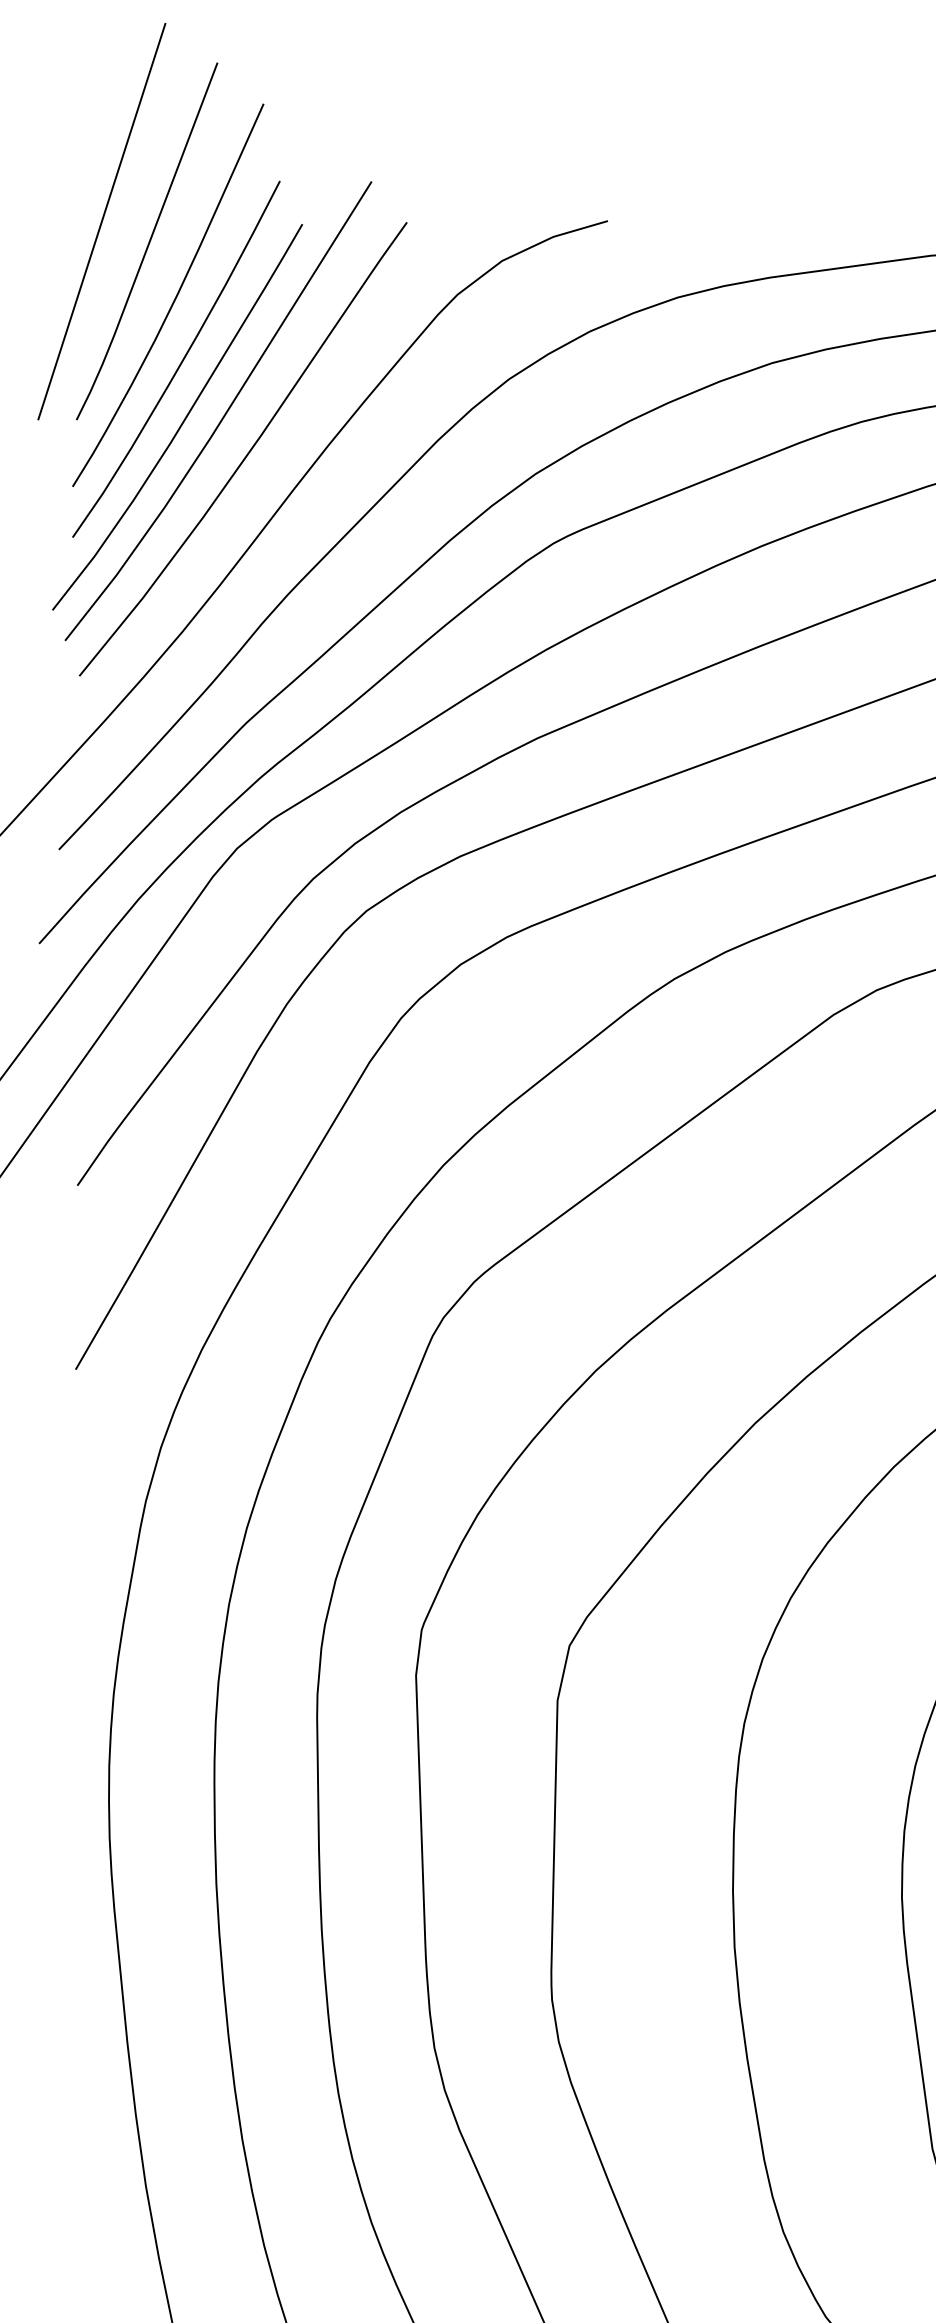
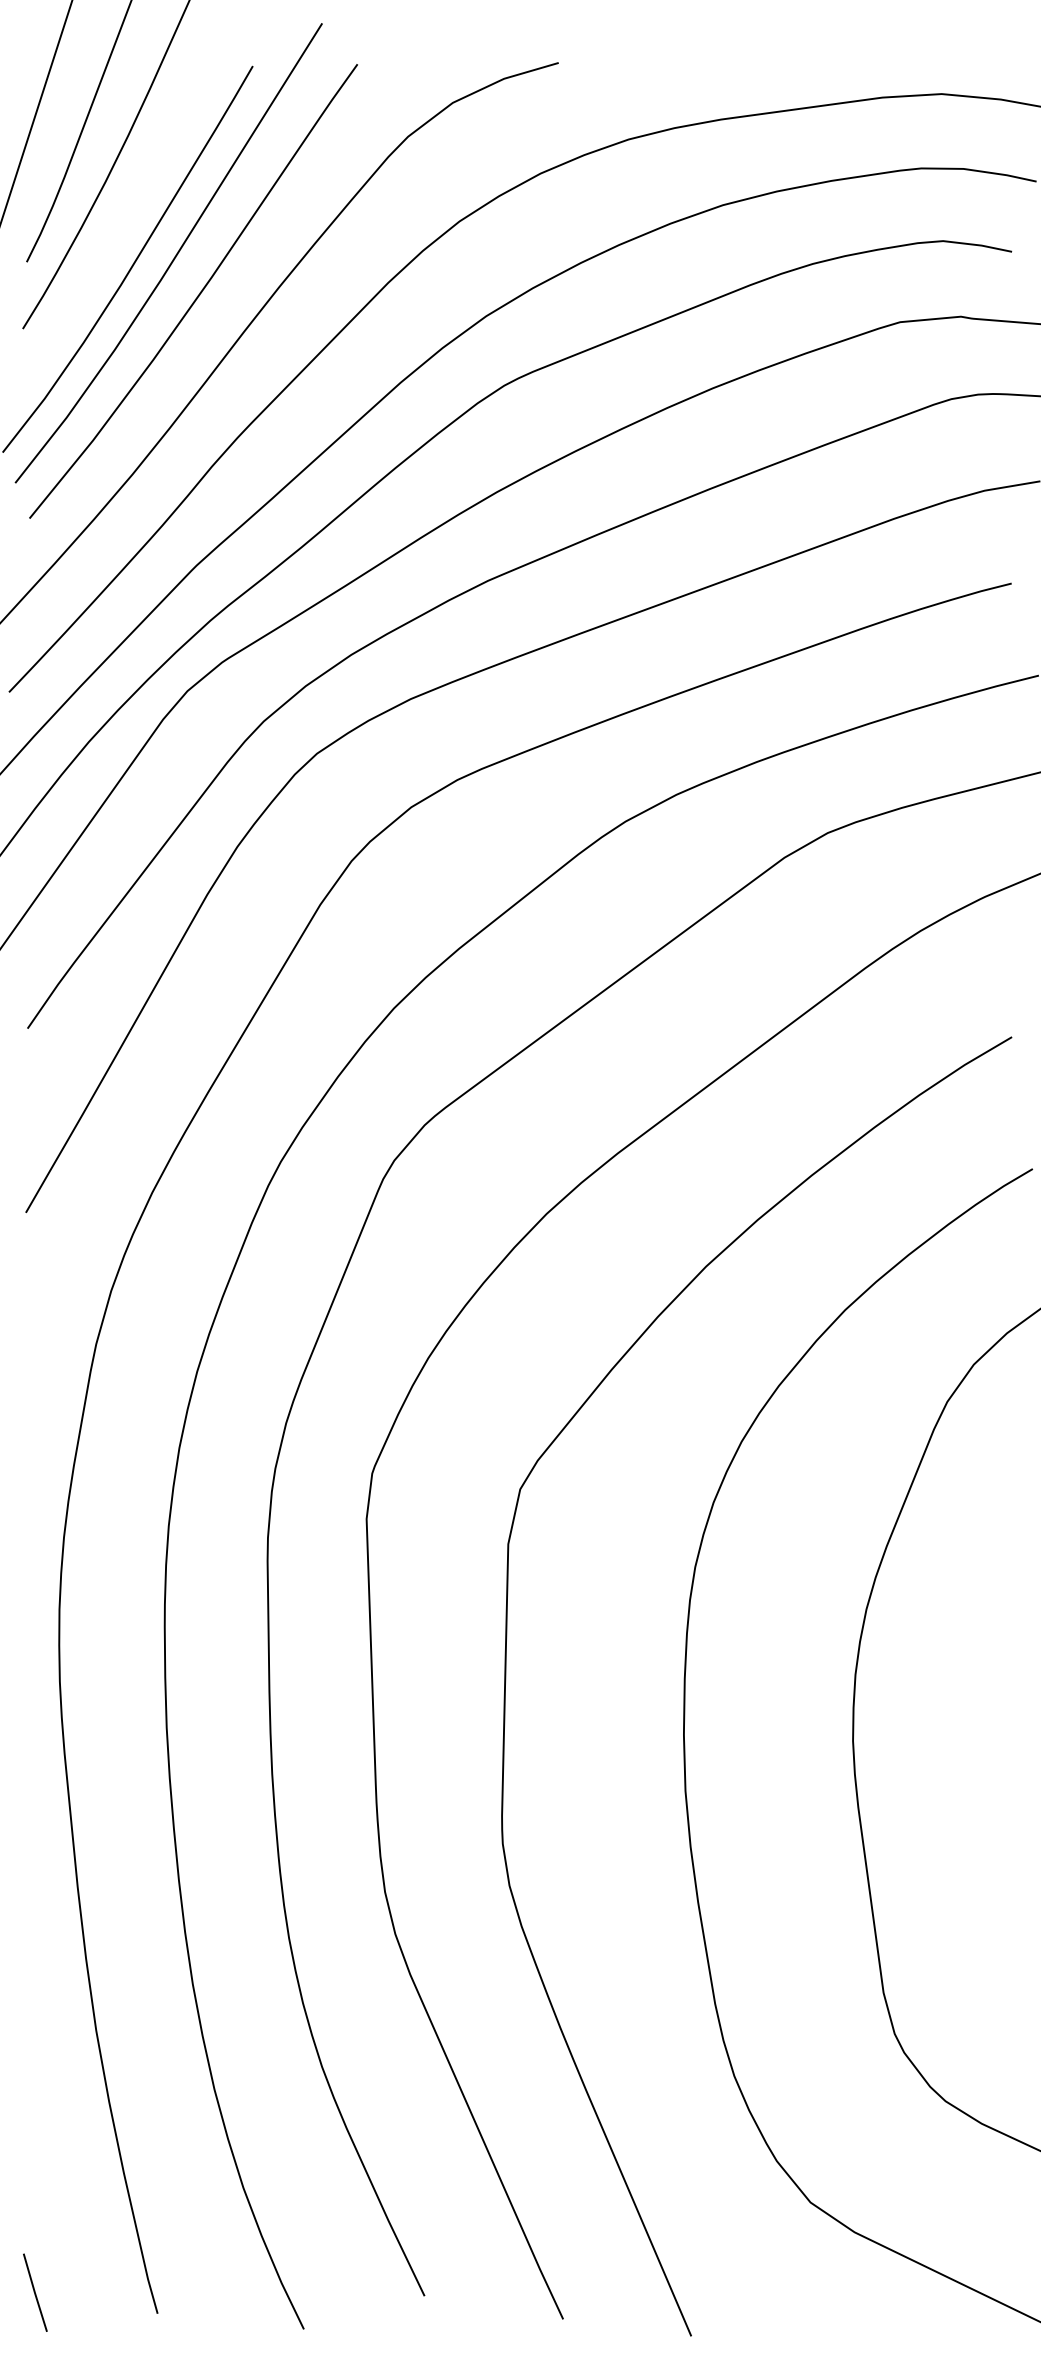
curve: (181, 361) -> (131, 203), removed

